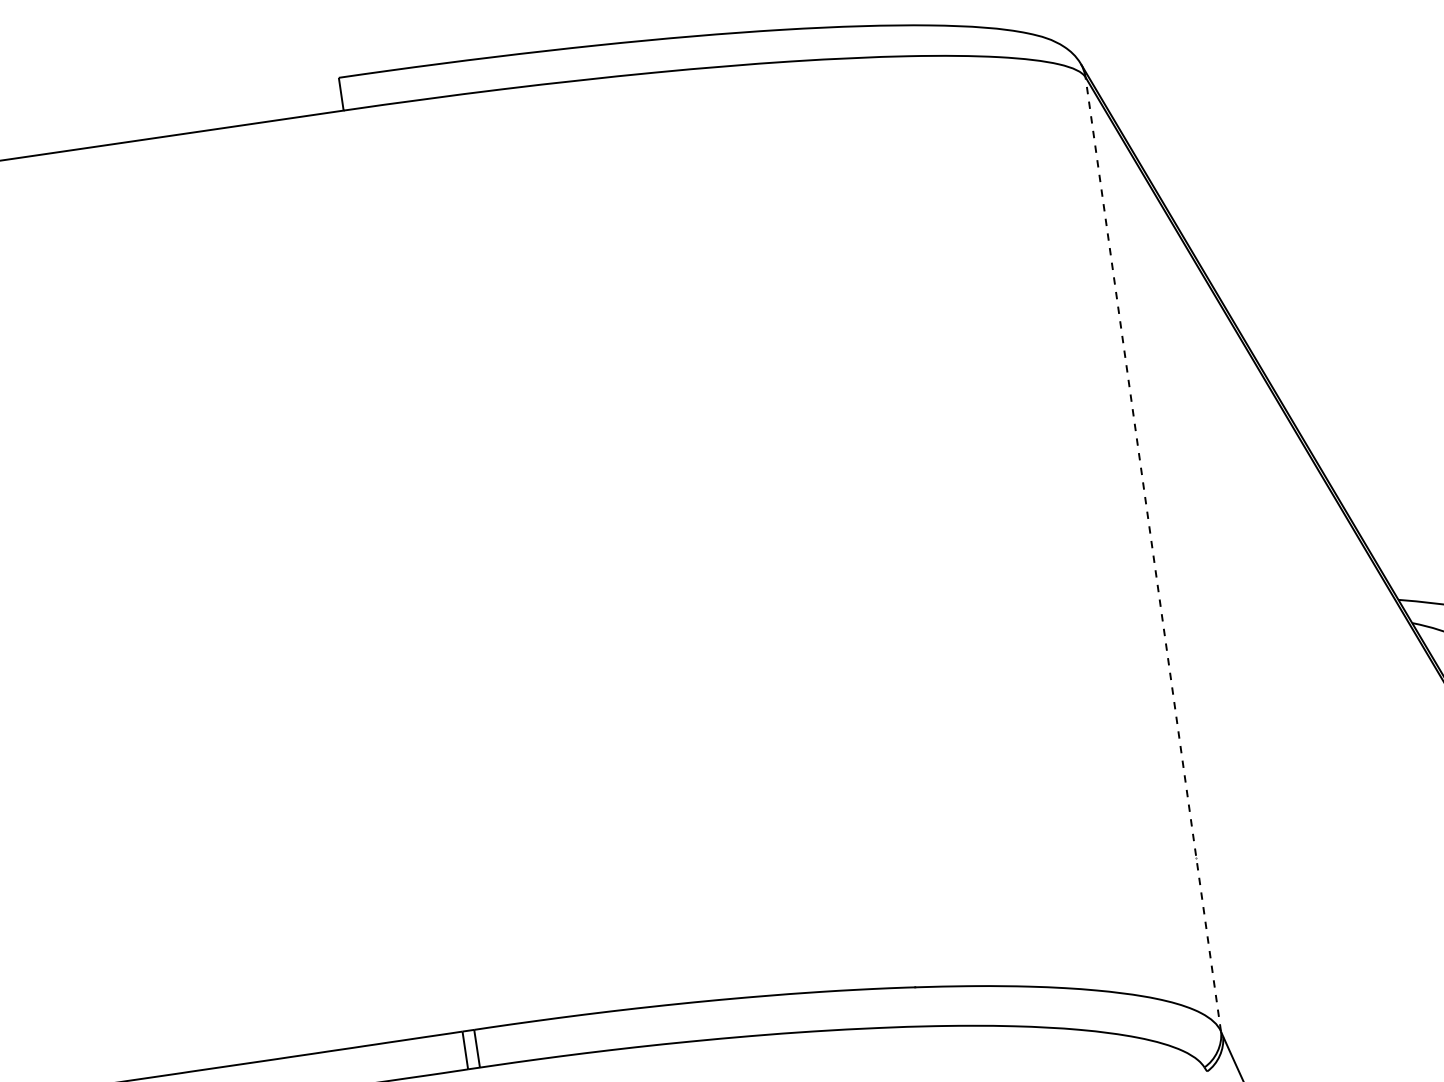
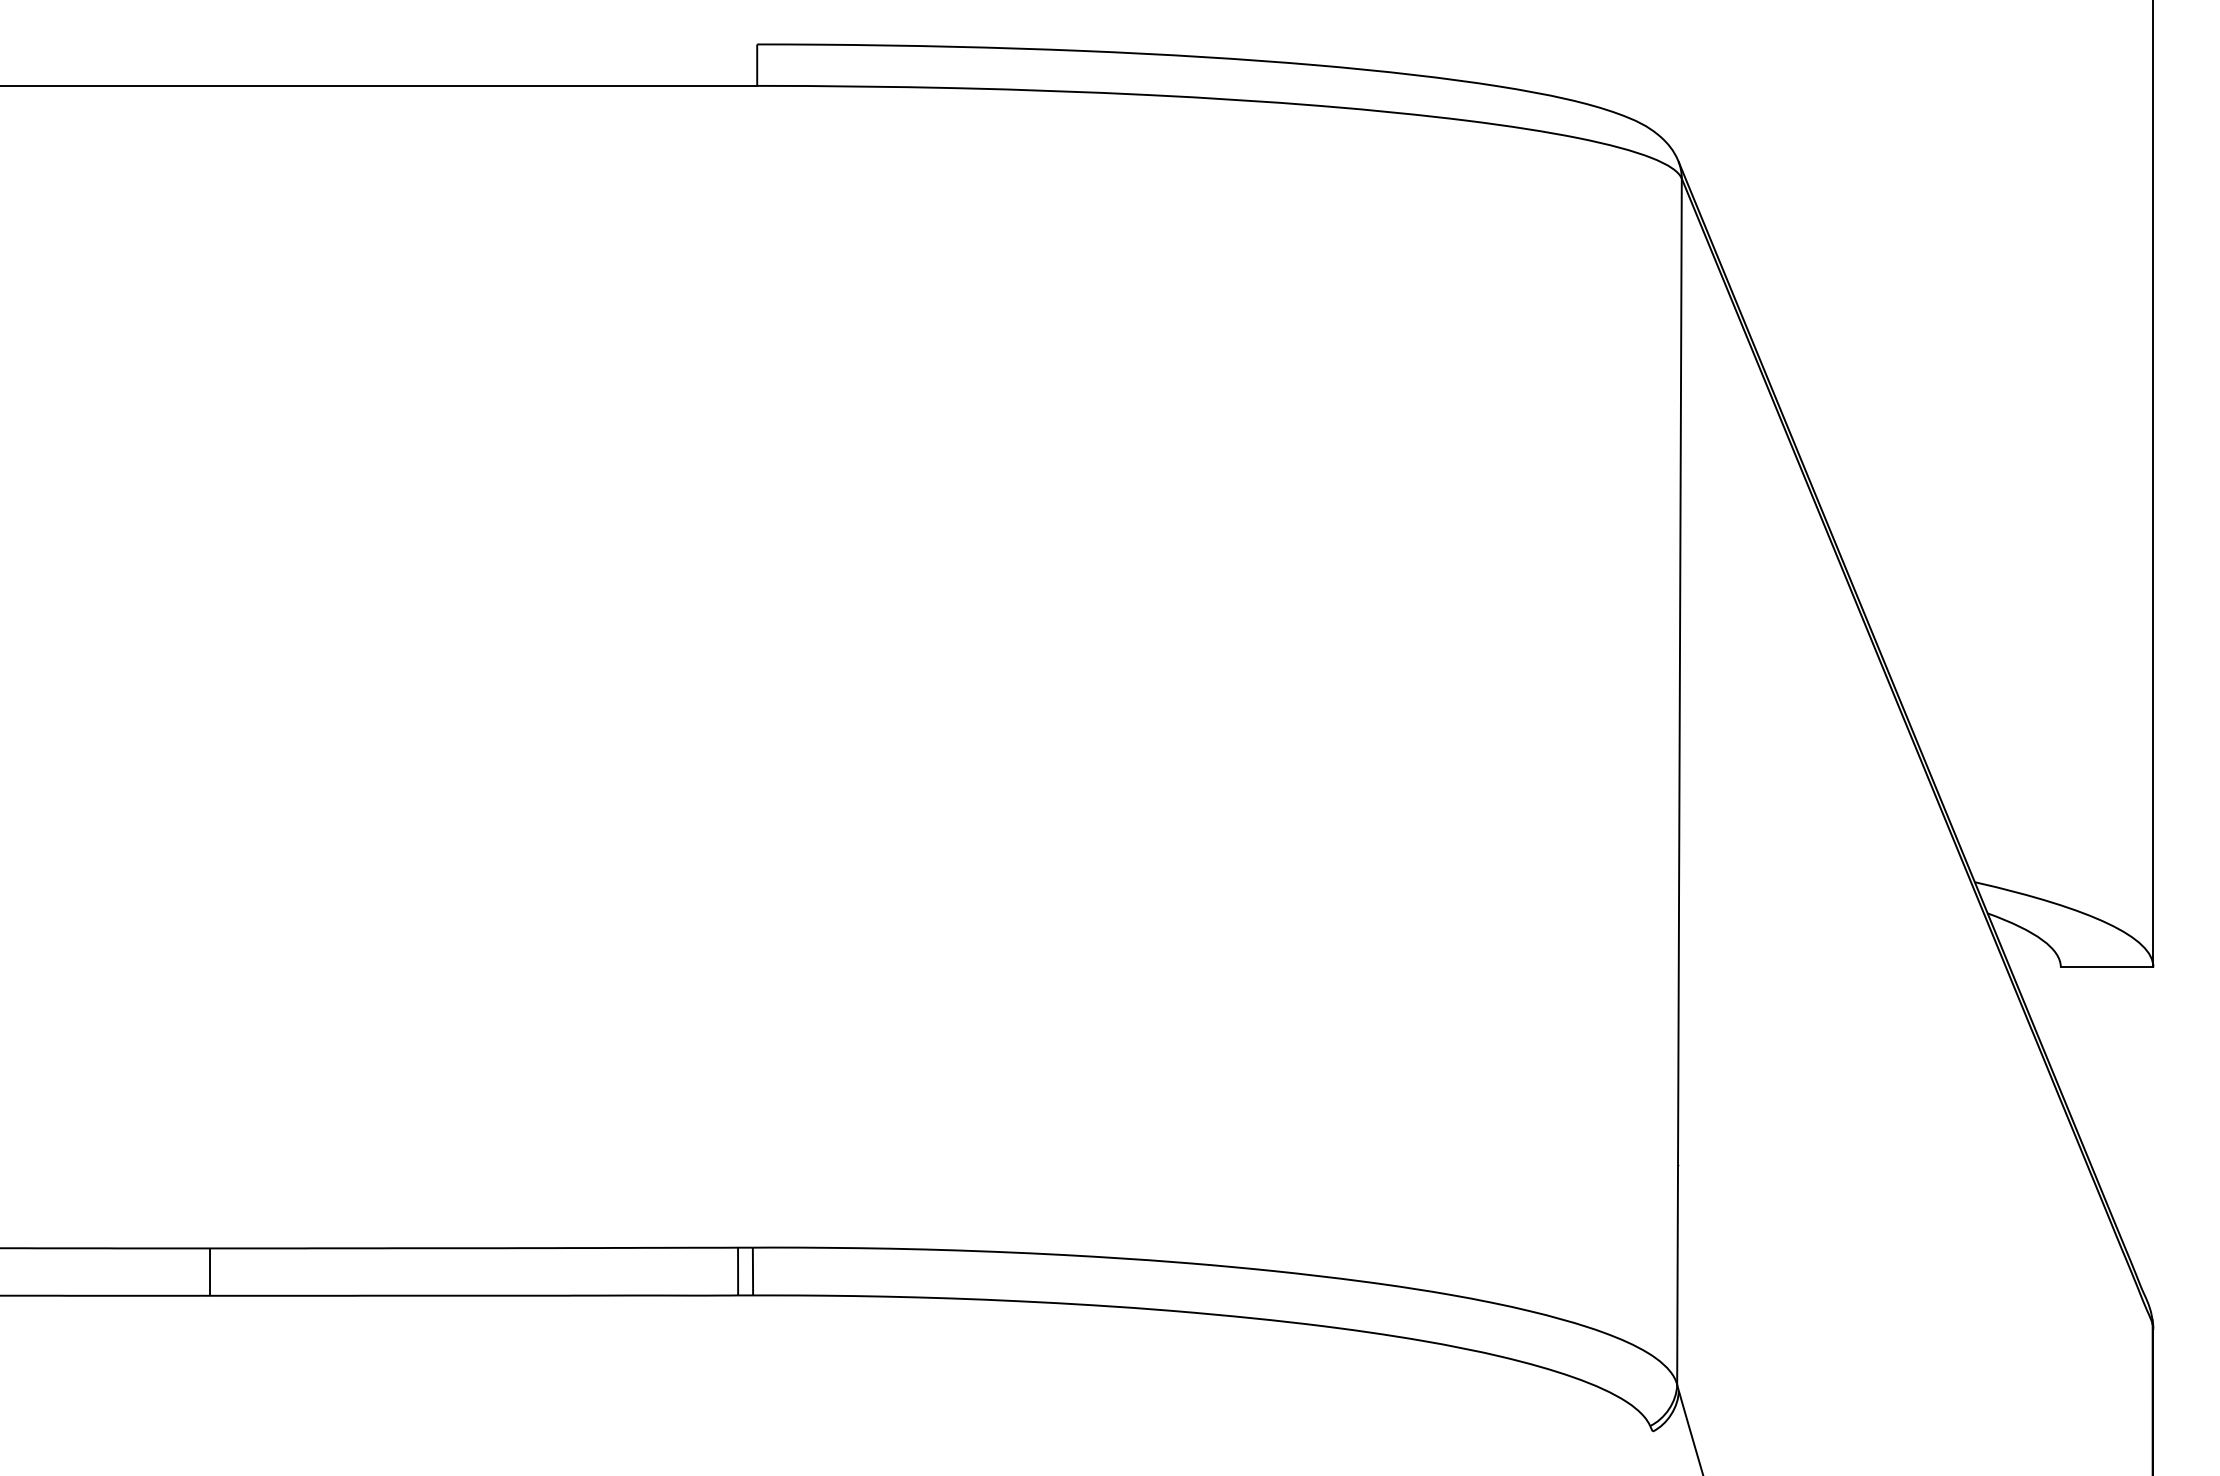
line: (1153, 554) -> (1679, 781), dashed -> solid

